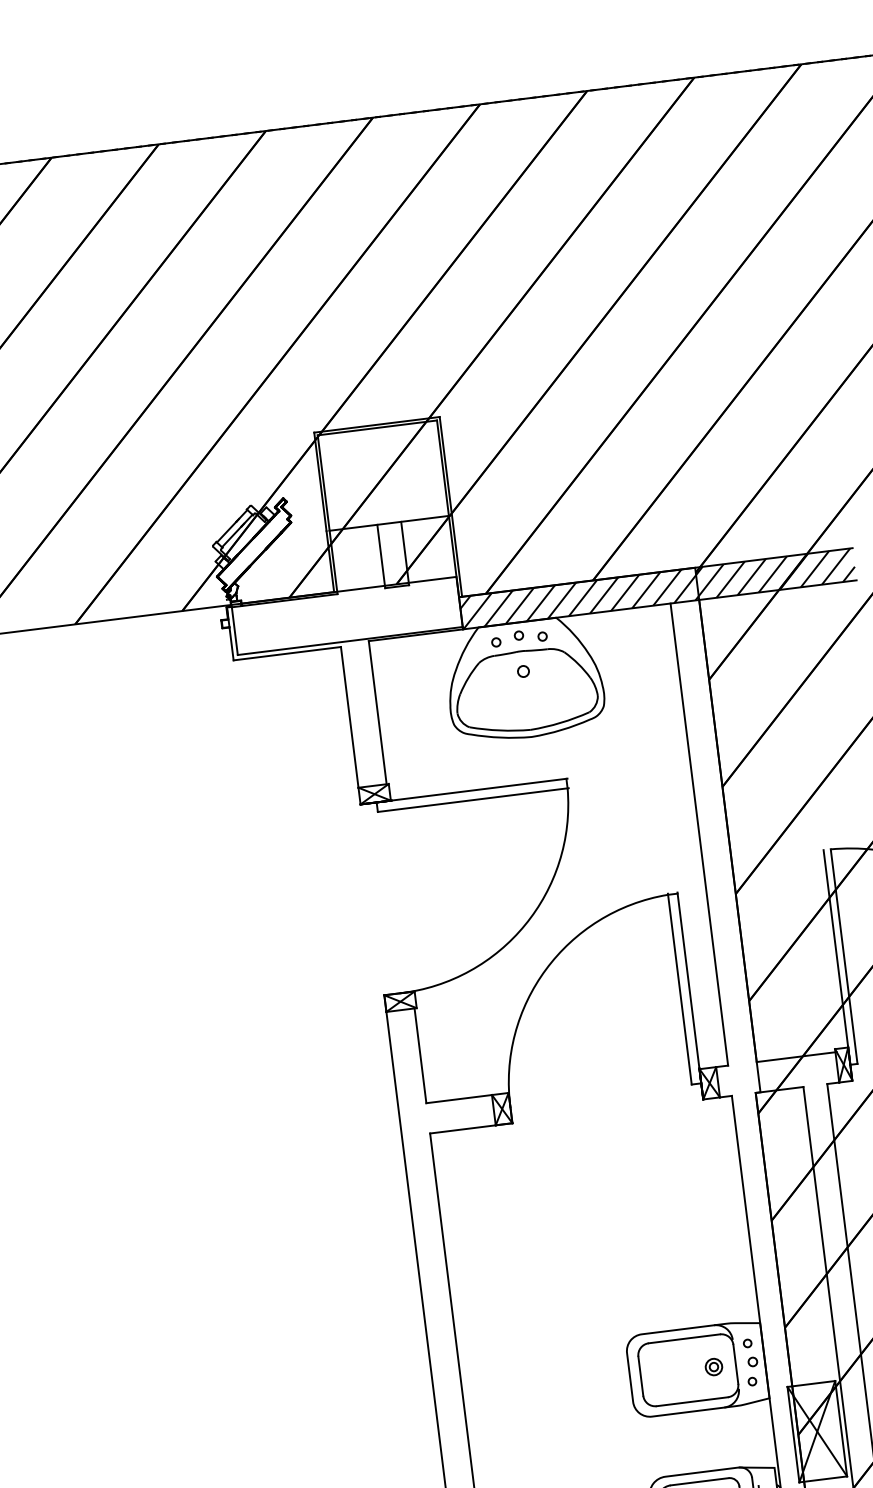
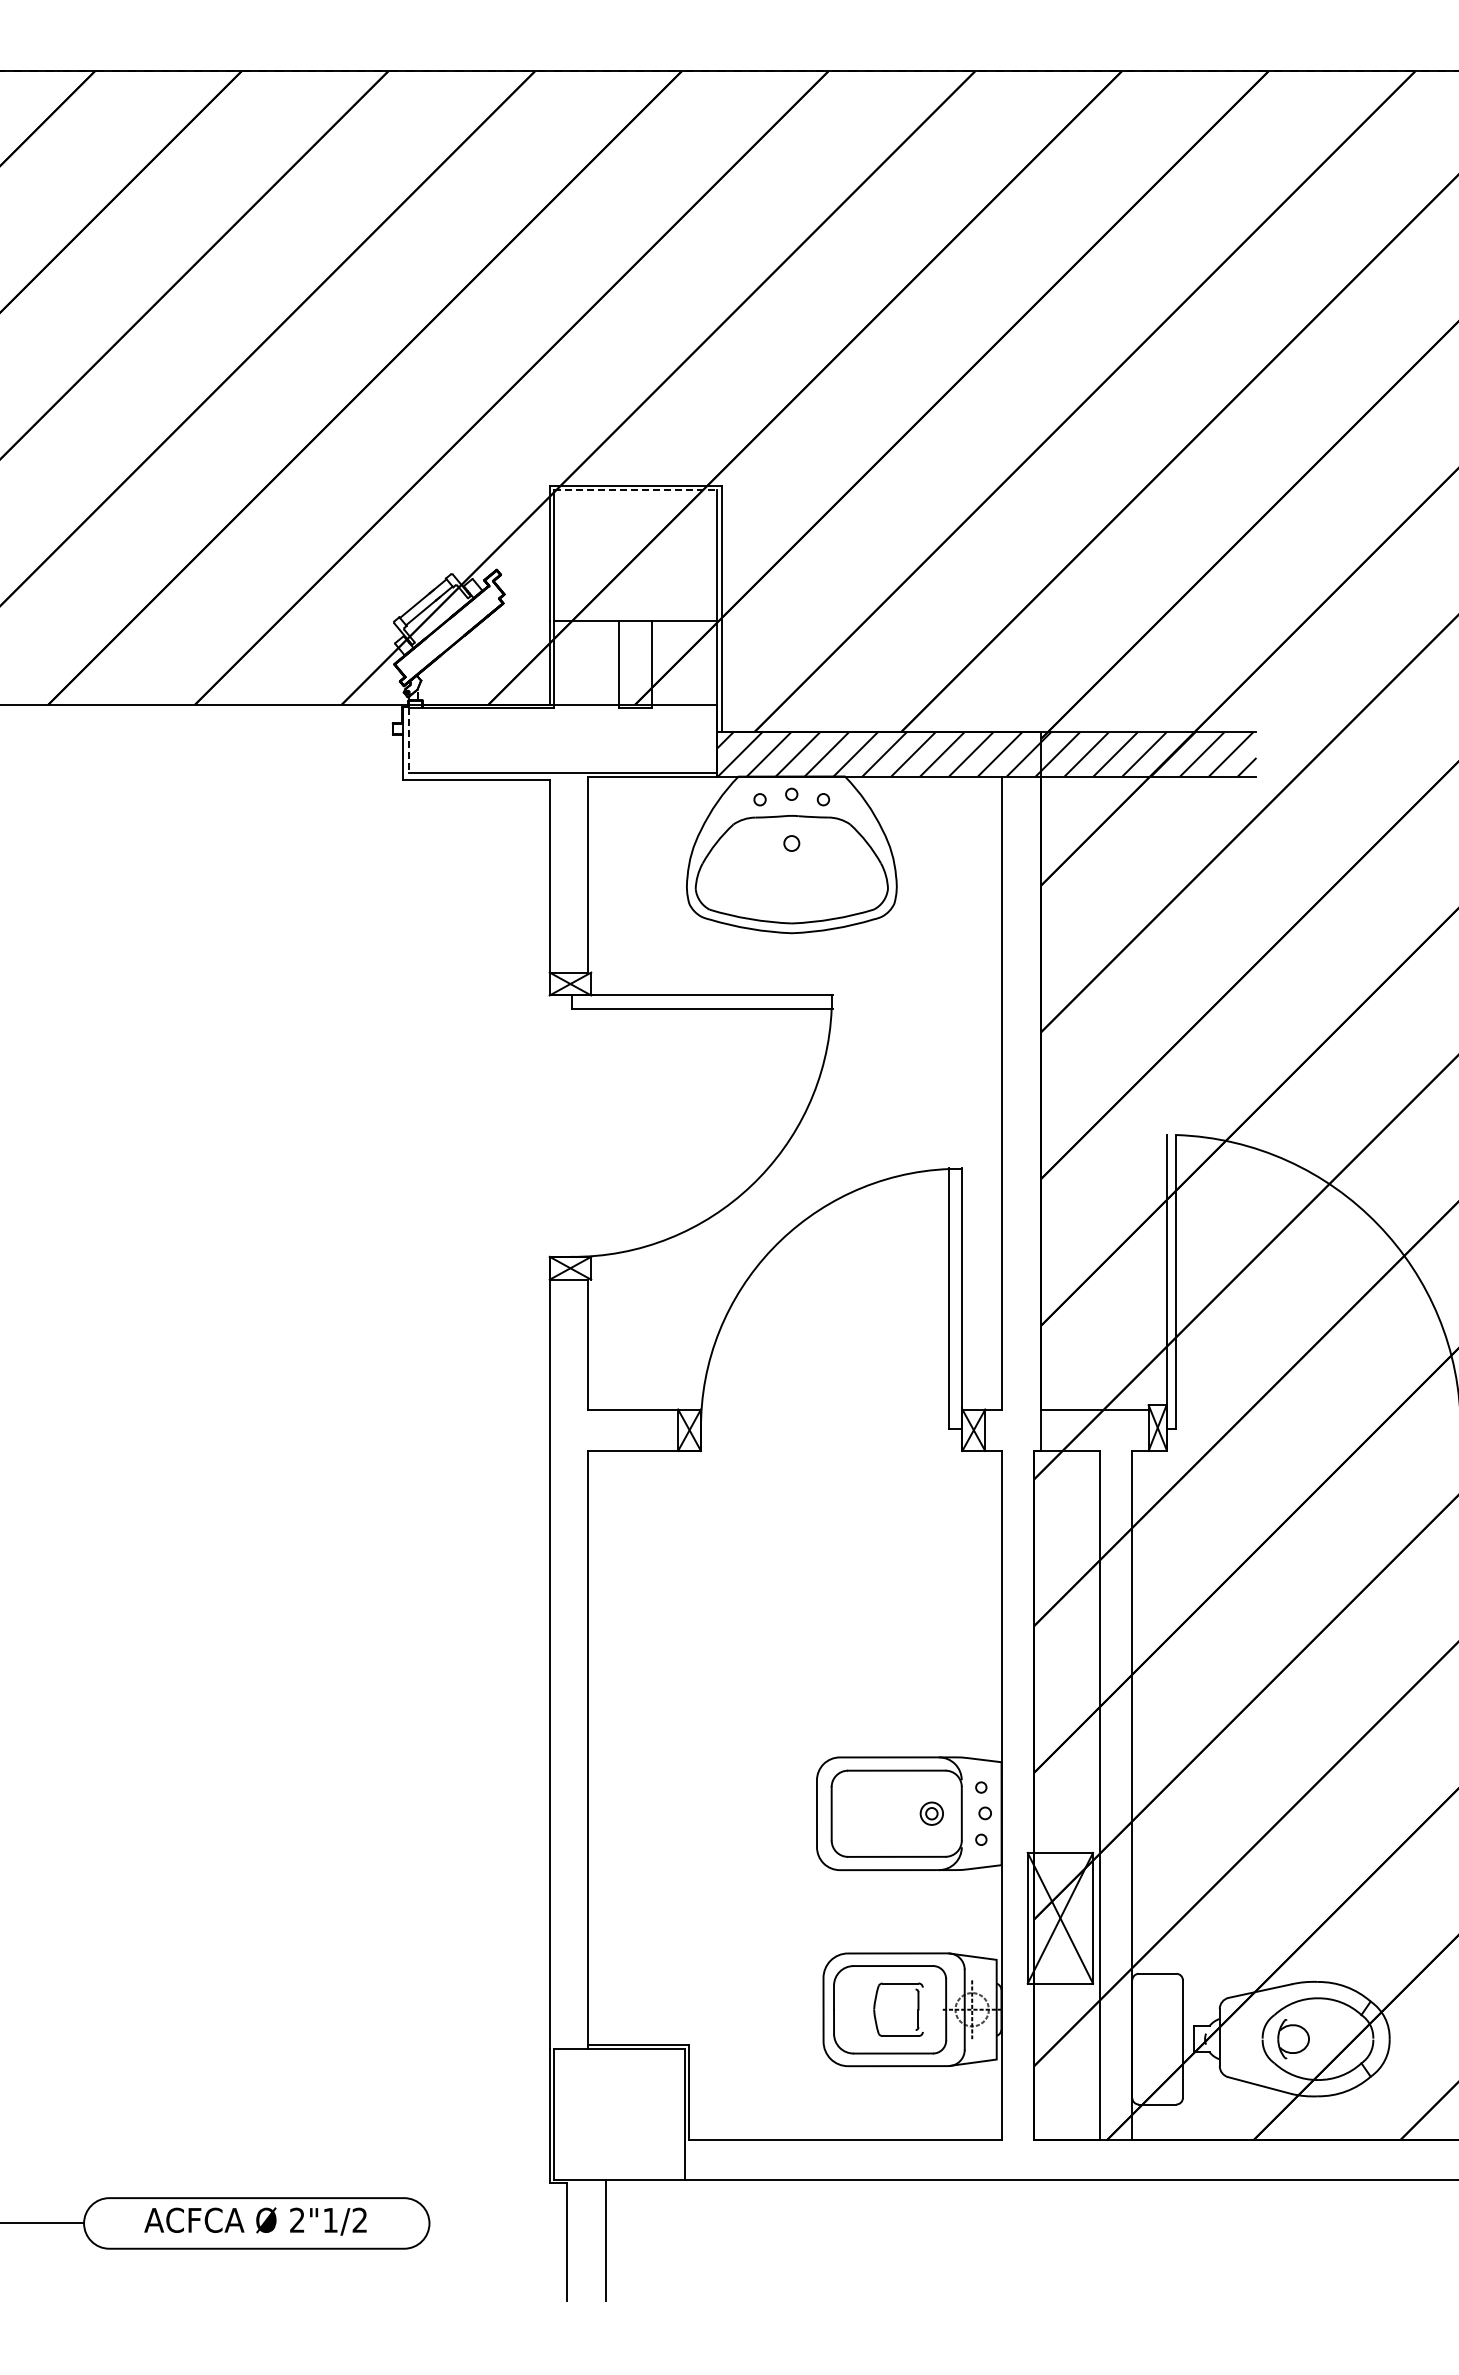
line: (377, 427) -> (635, 490), solid -> dashed
line: (235, 631) -> (409, 740), solid -> dashed

